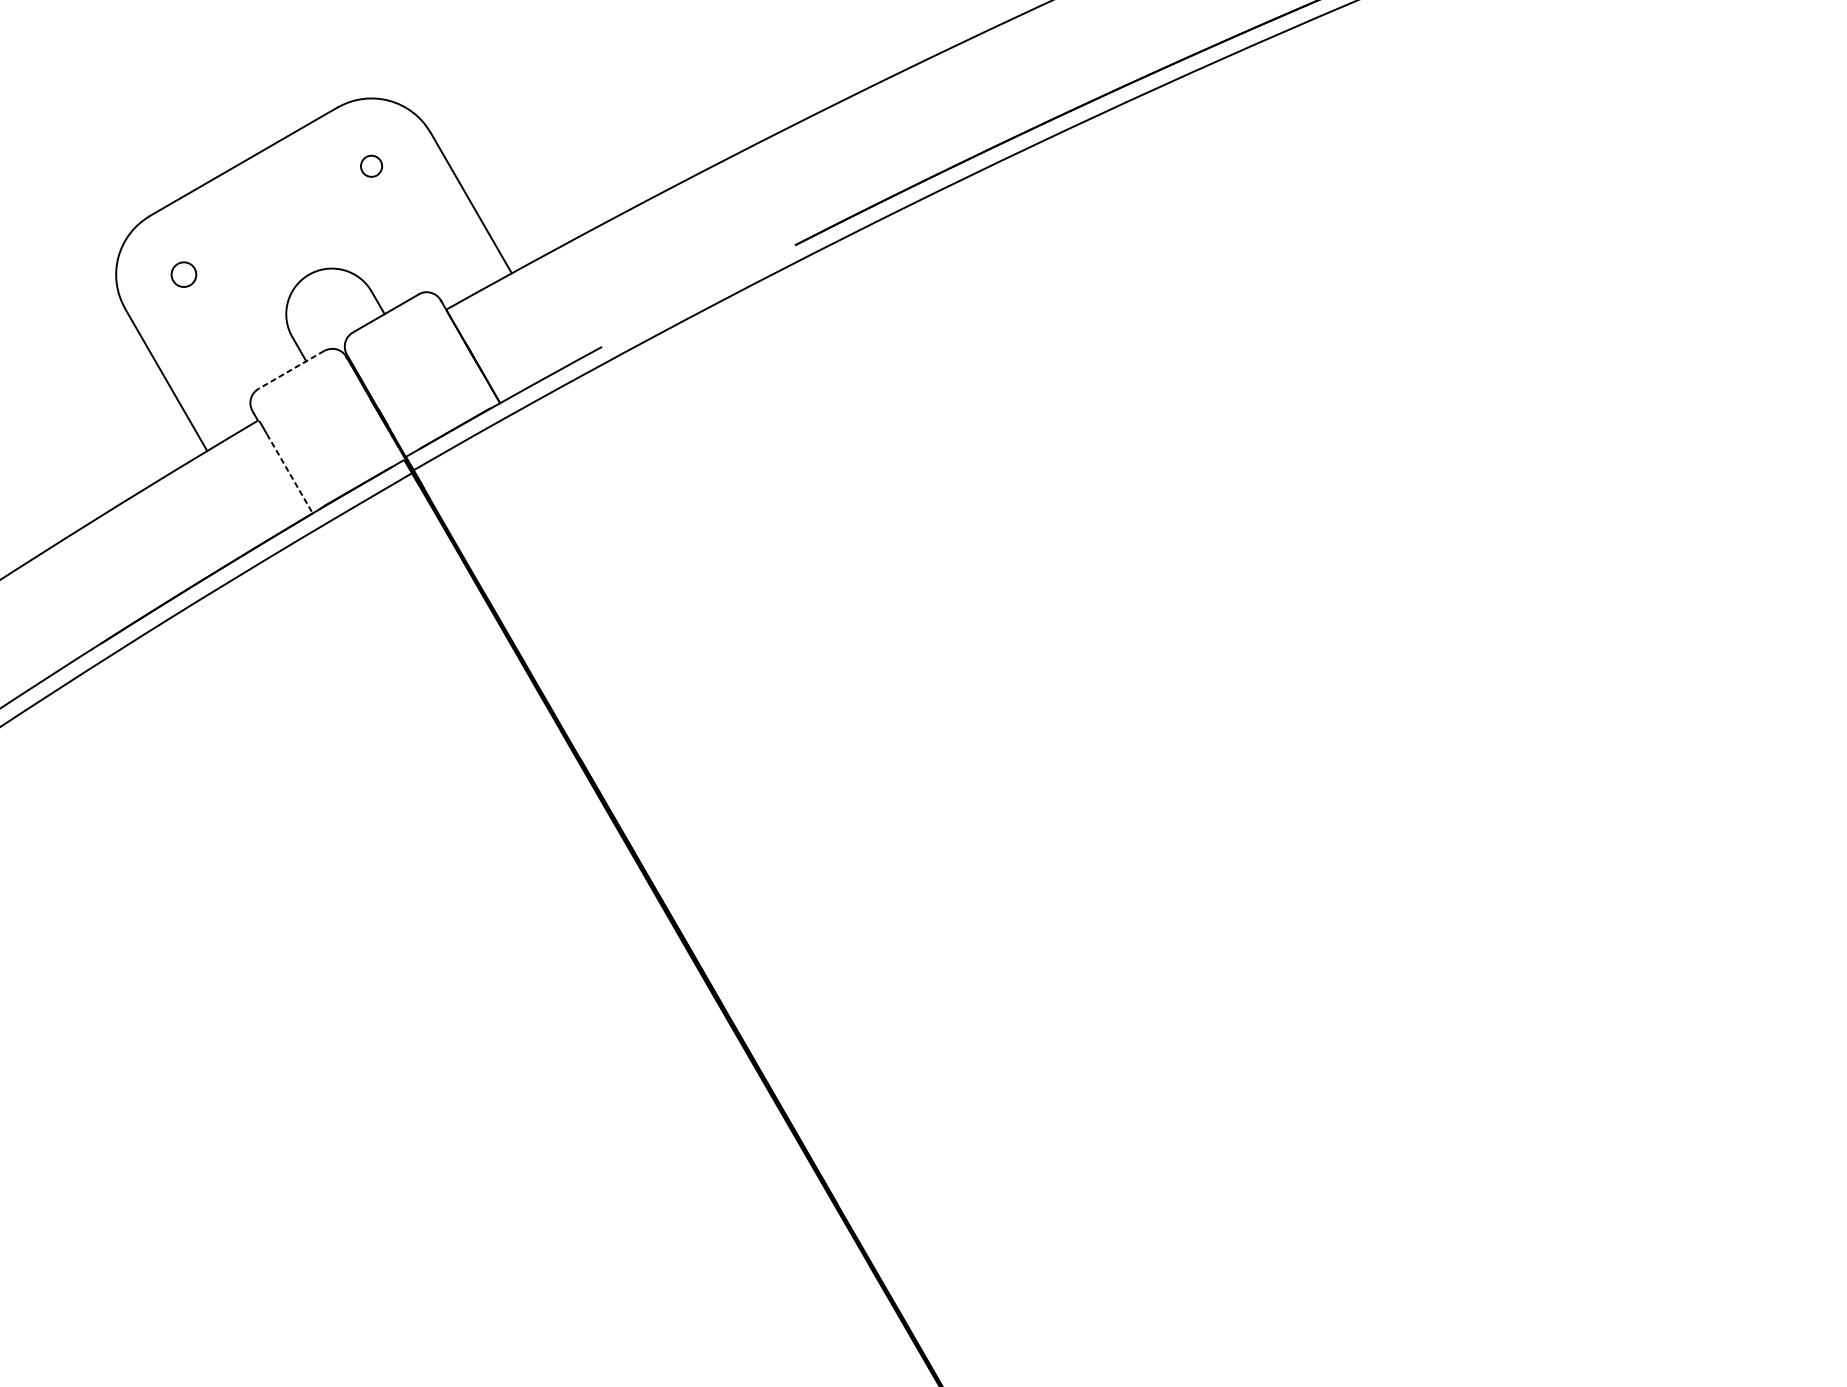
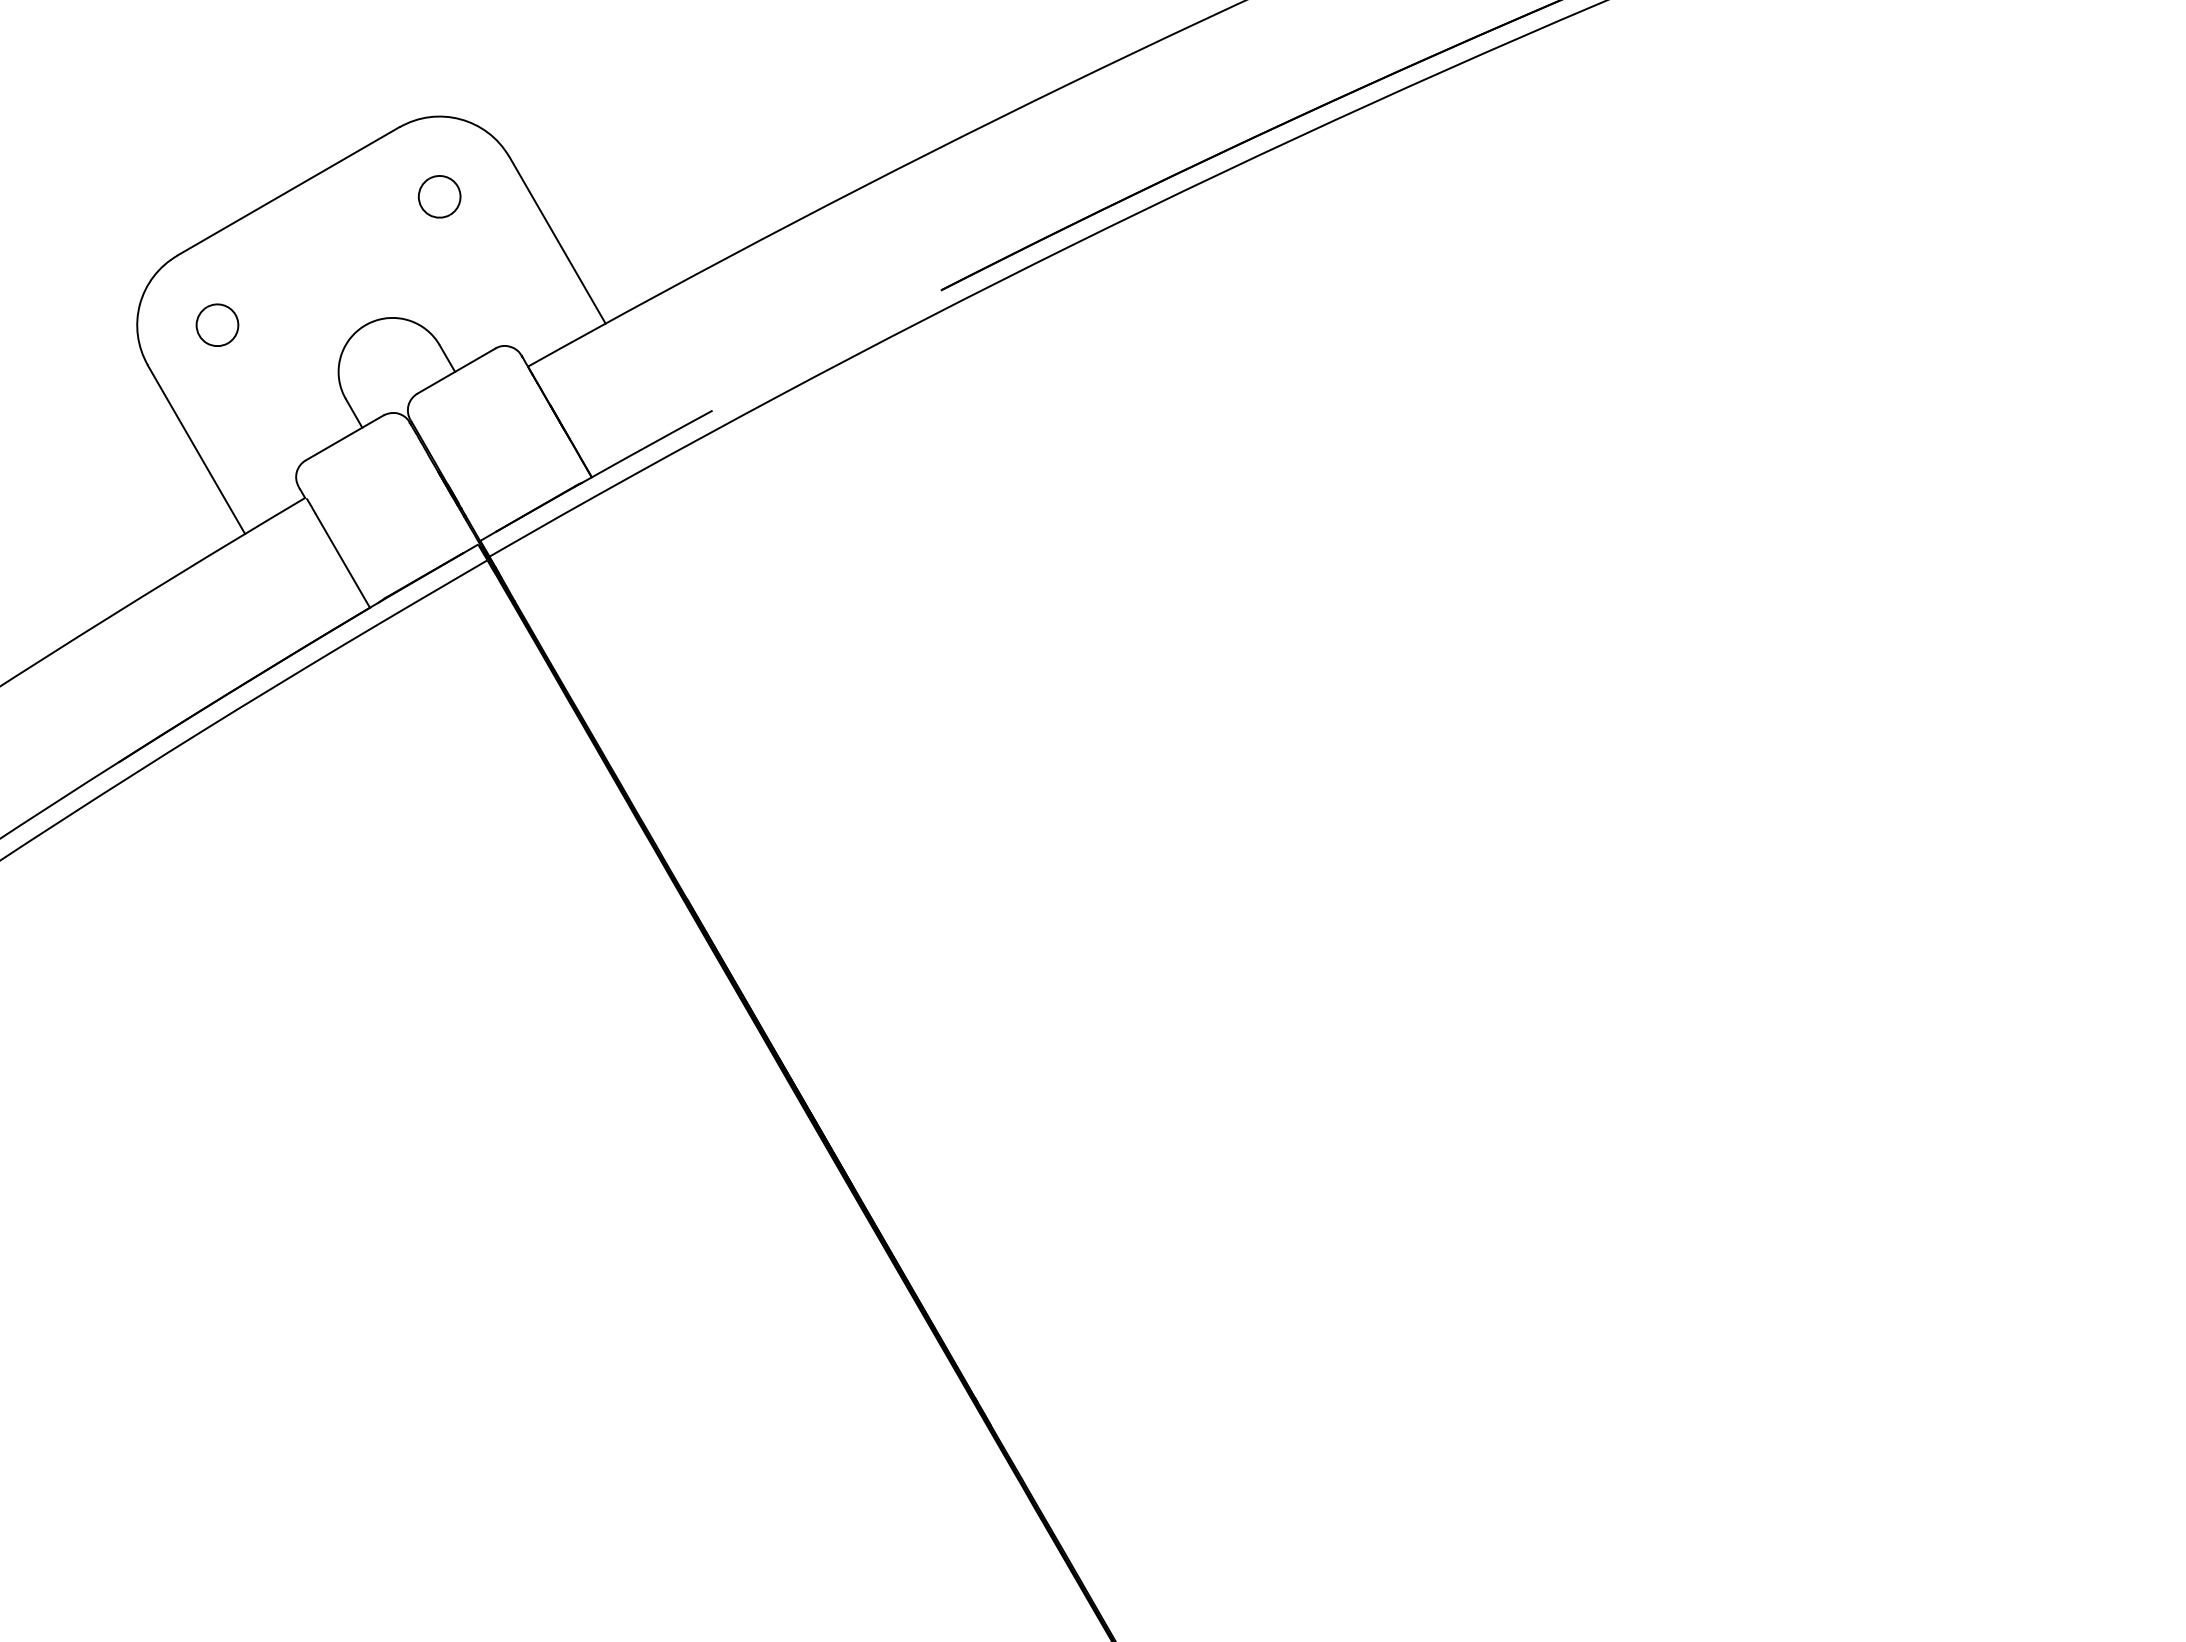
part: (371, 165) -> (439, 196), size x1.67
part: (183, 274) -> (217, 324), size x1.43
line: (291, 369) -> (344, 437), dashed -> solid
line: (290, 474) -> (343, 561), dashed -> solid

